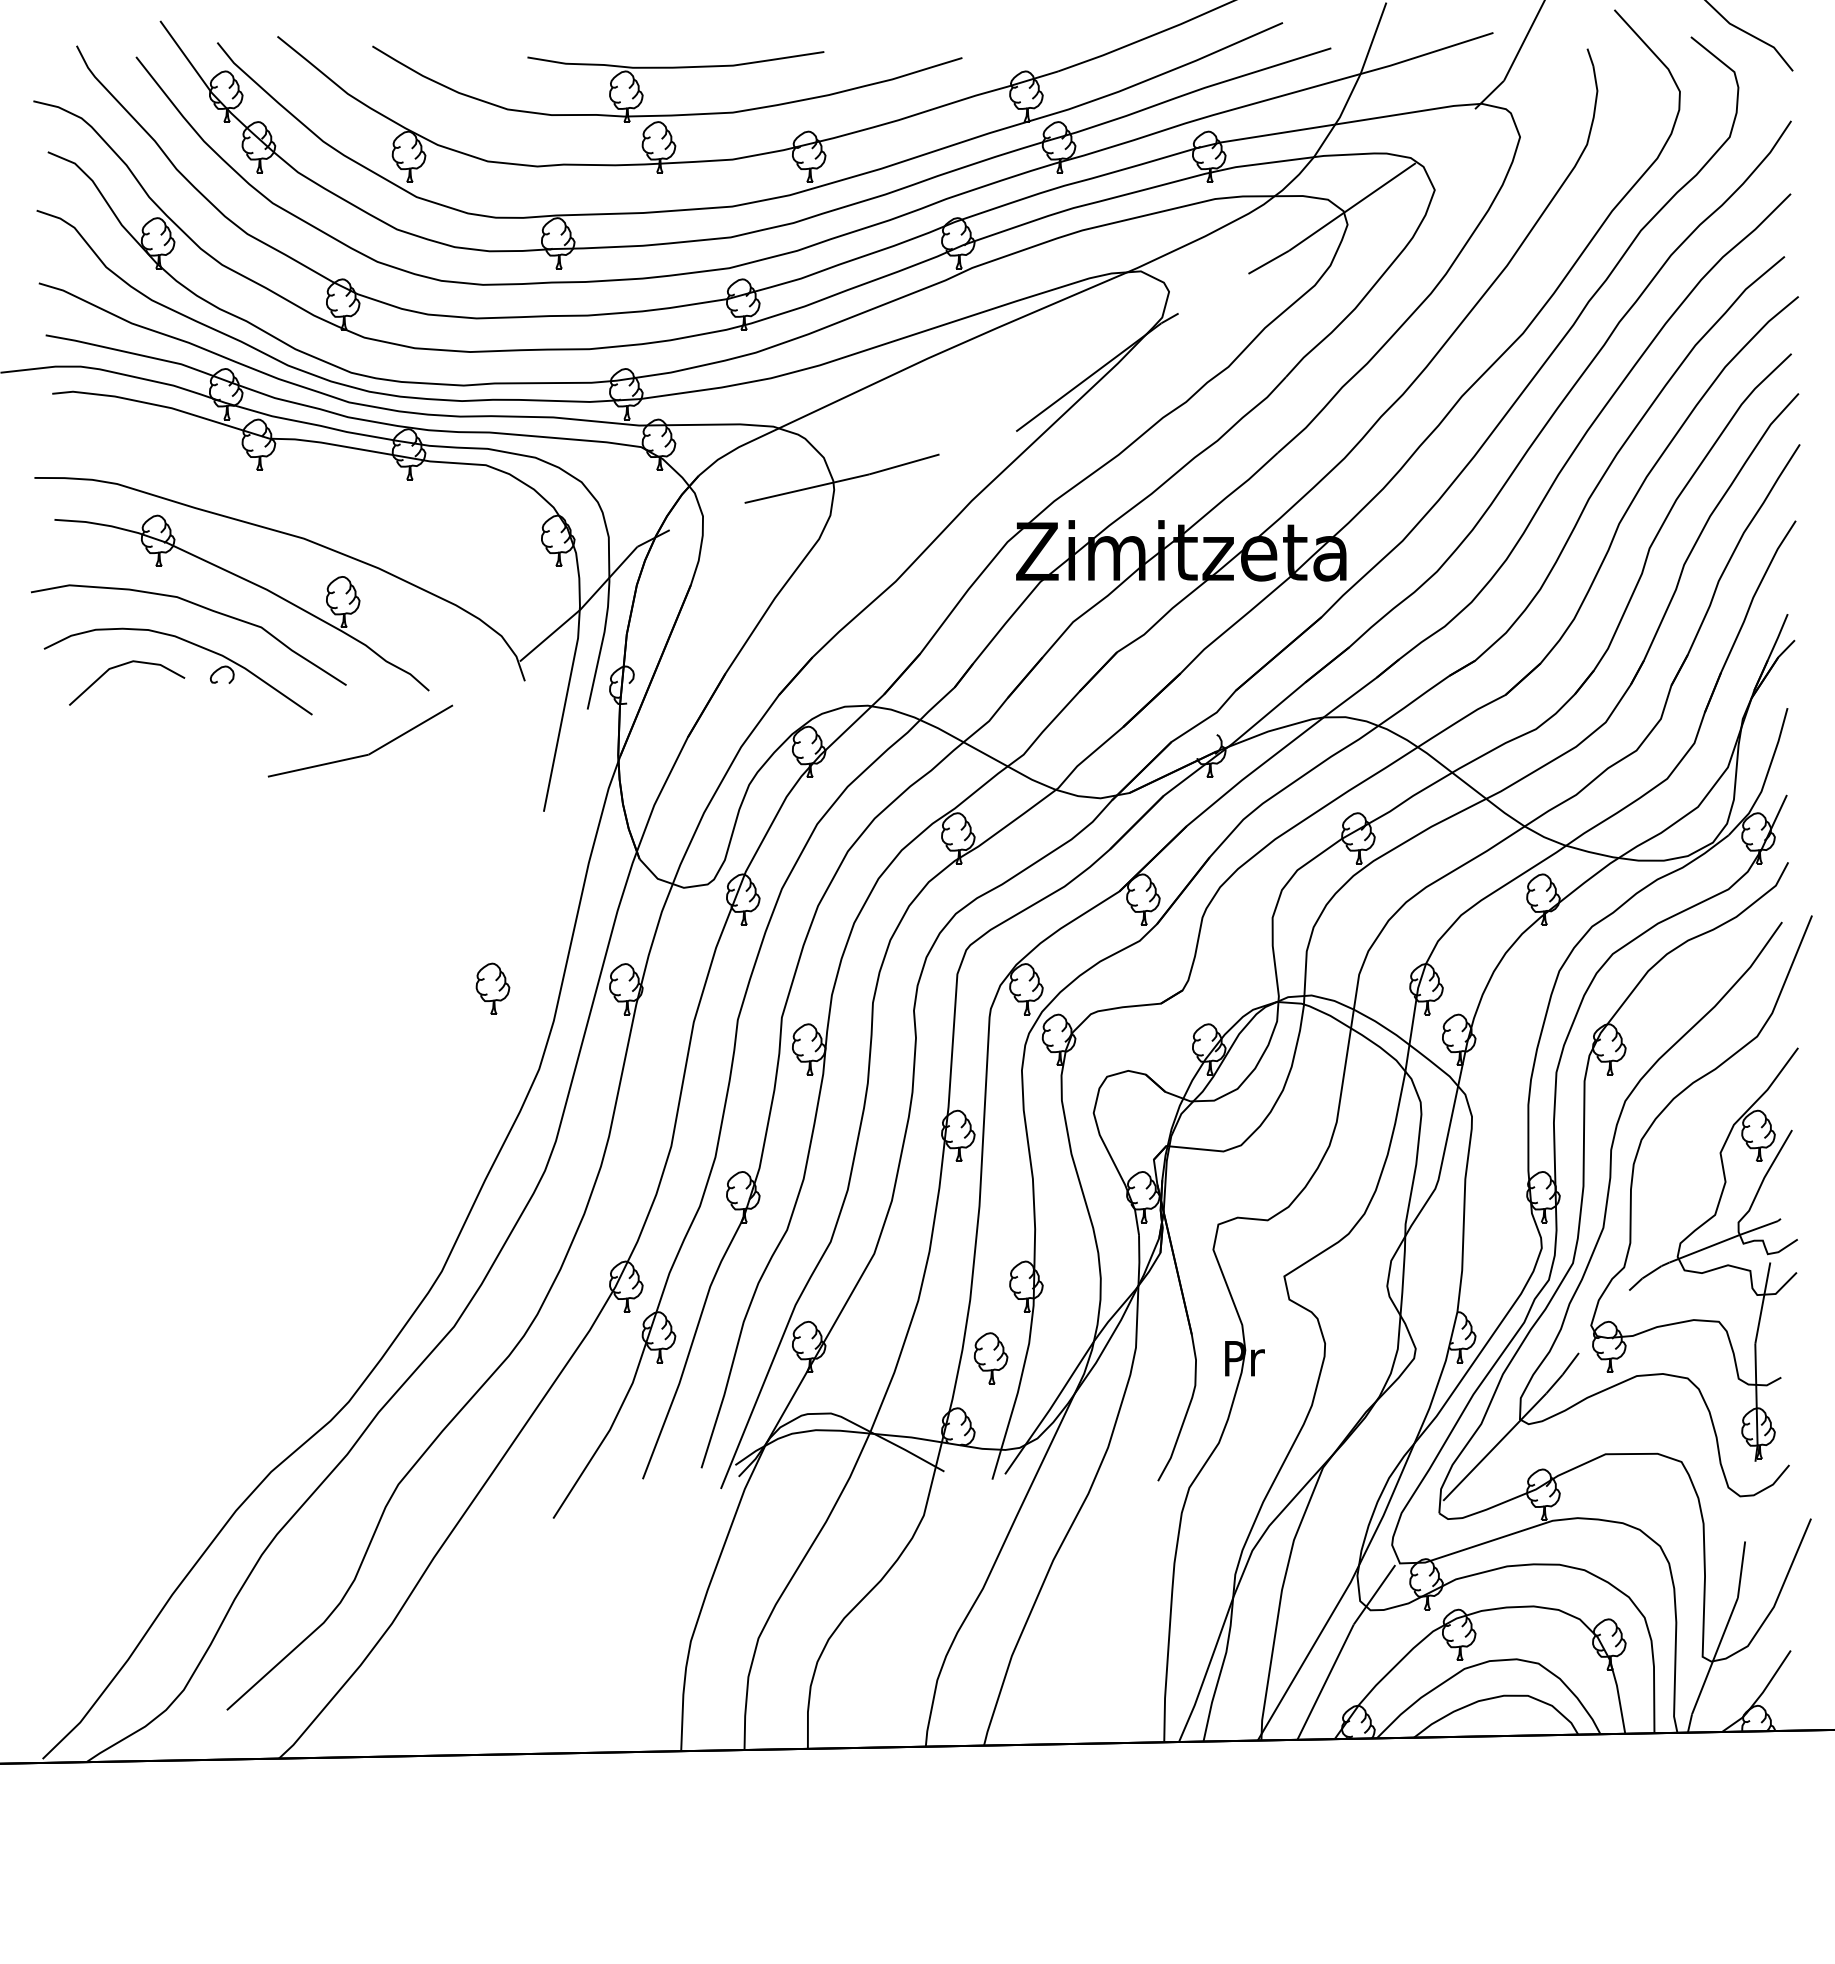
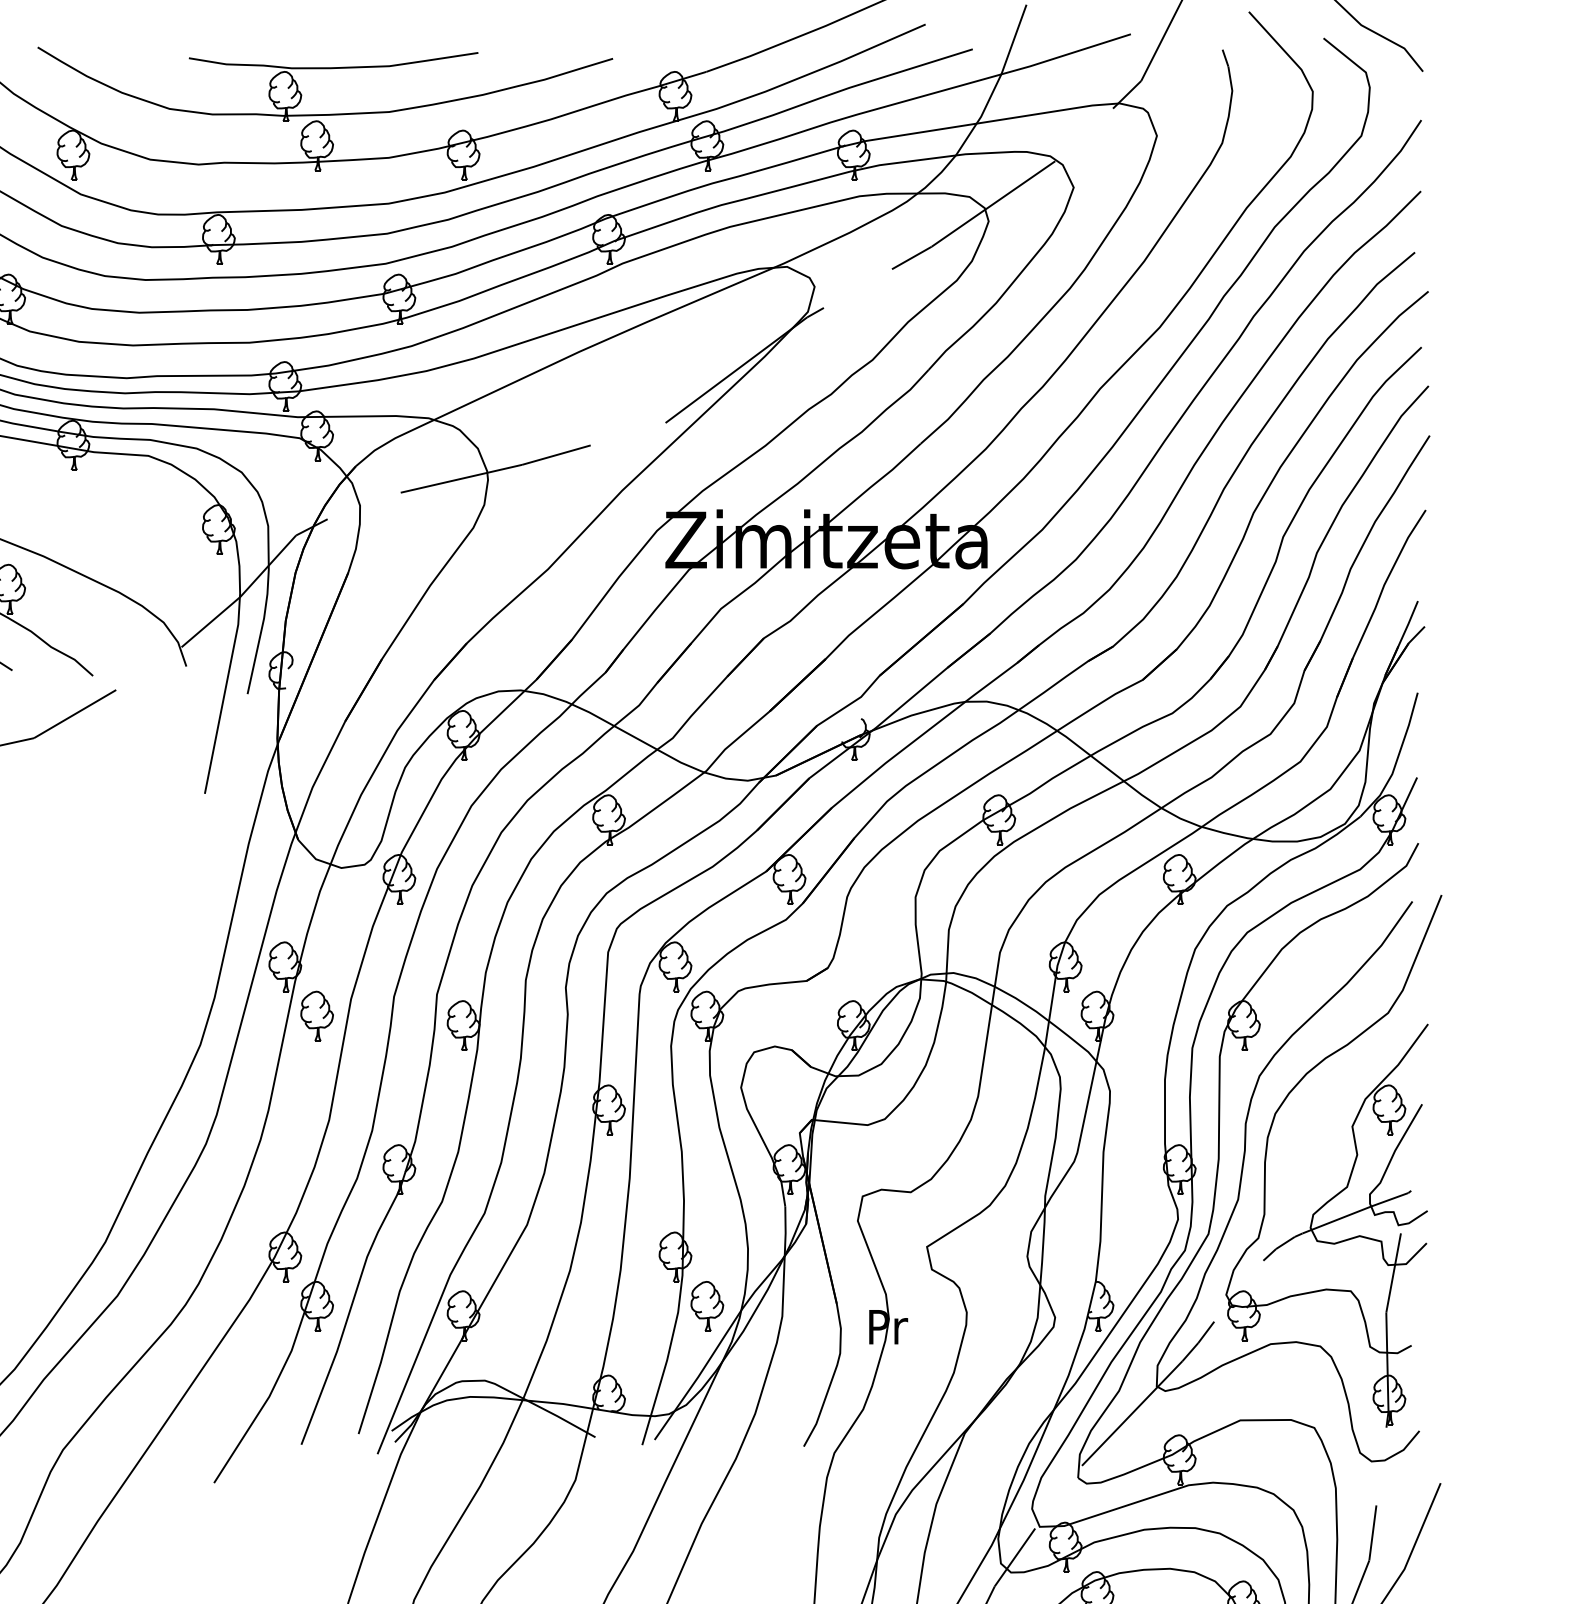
part: (492, 988) -> (316, 1015), moved
part: (990, 1358) -> (706, 1306), moved

